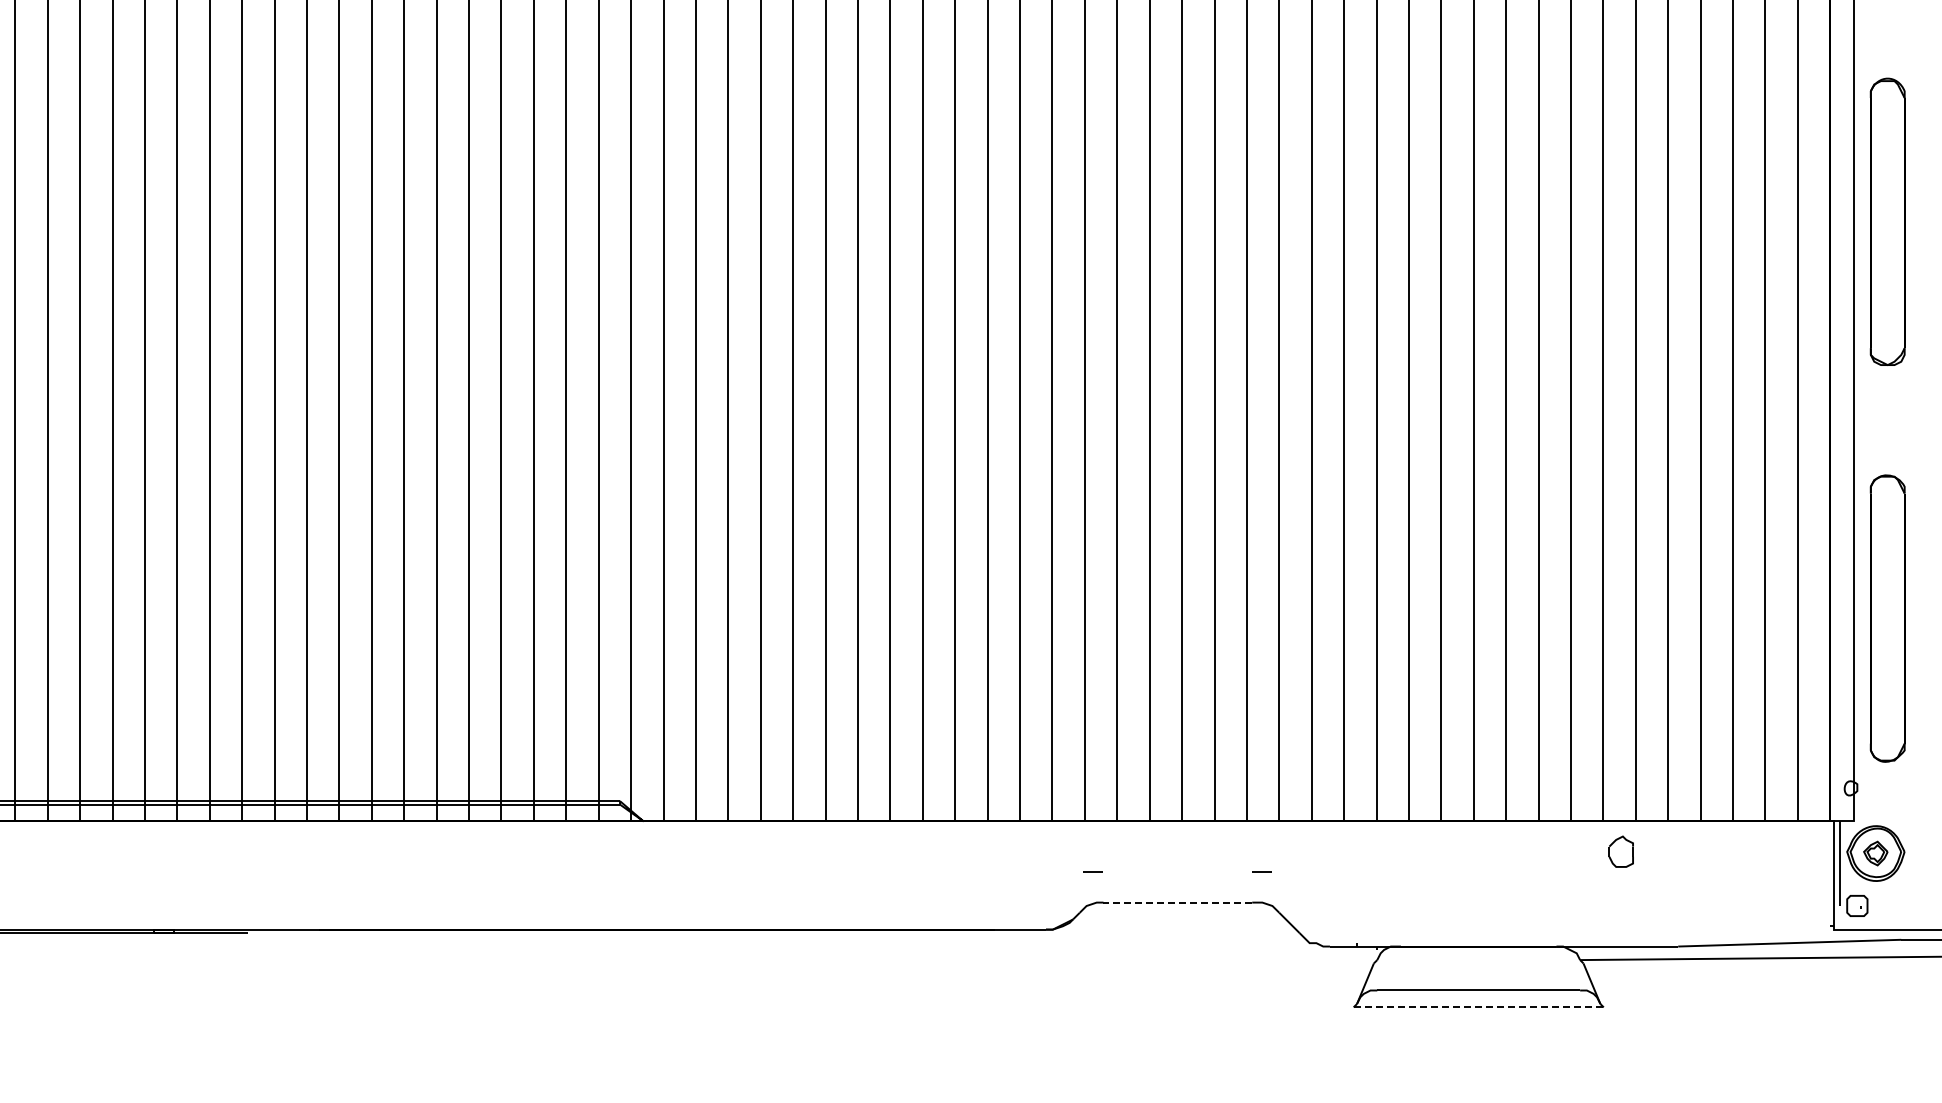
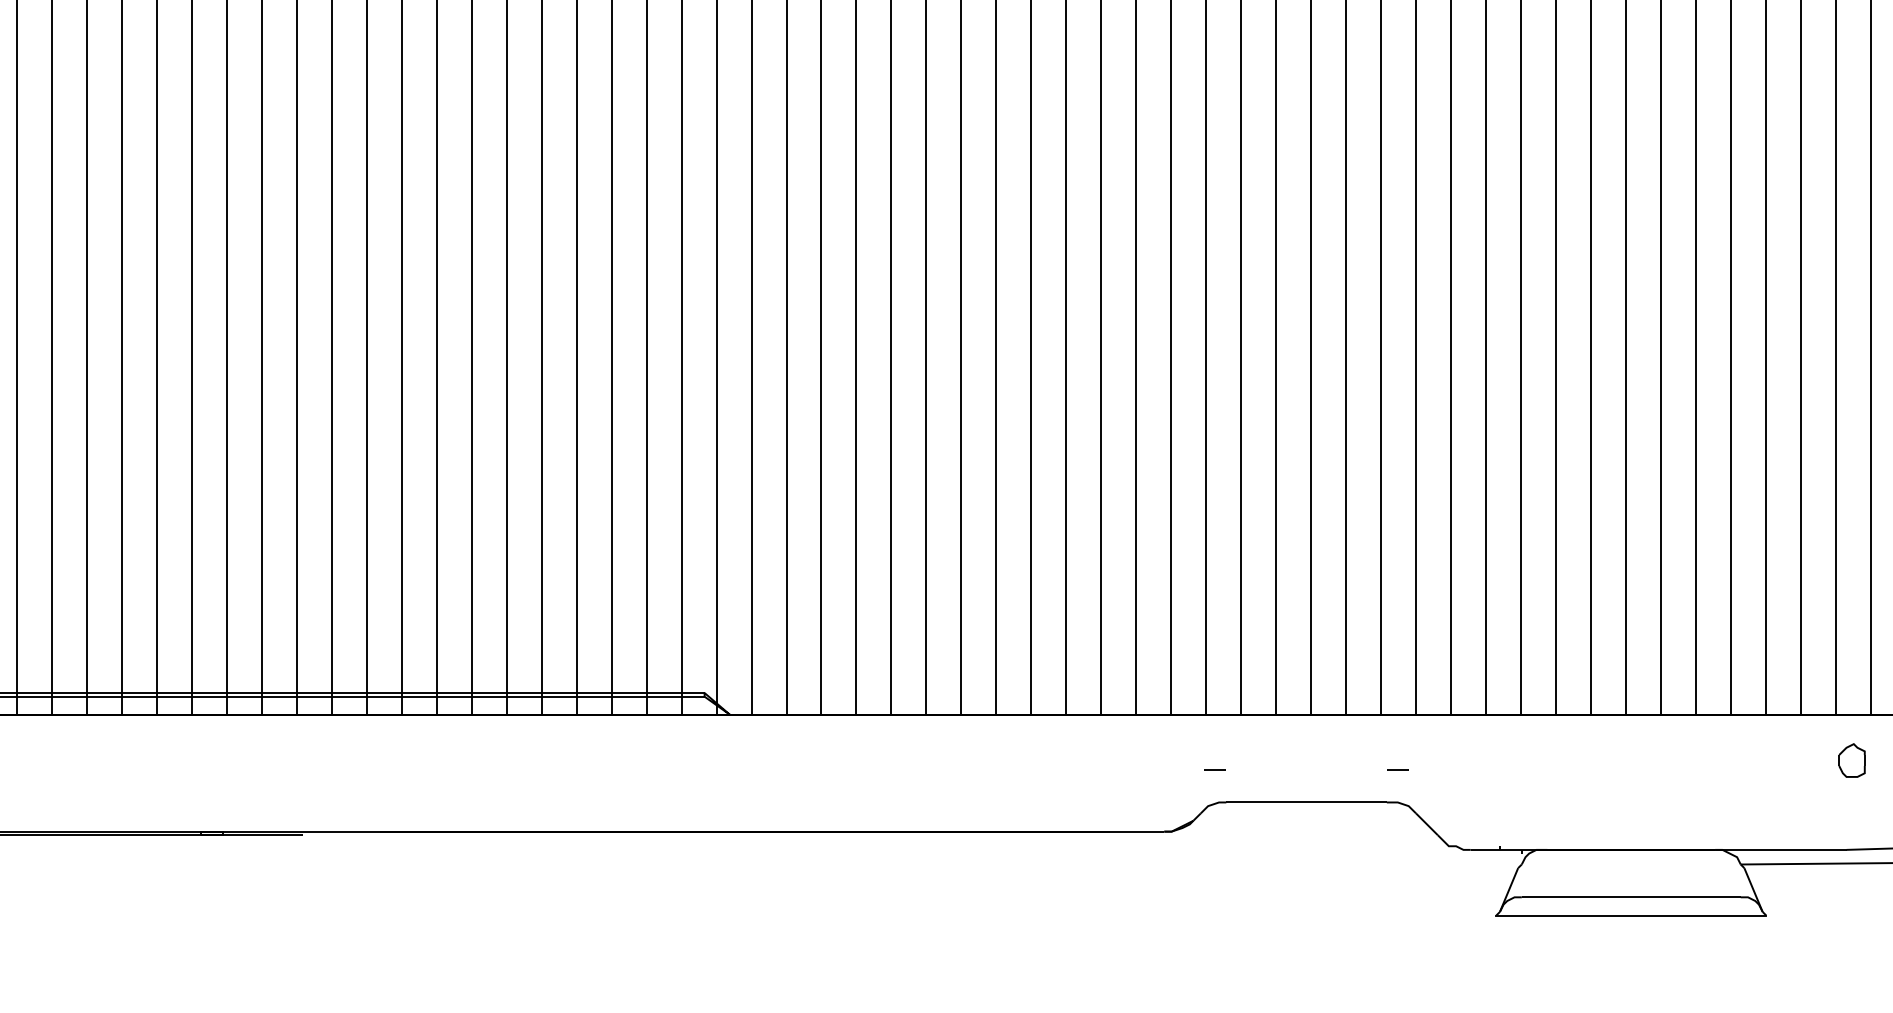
part: (1620, 851) -> (1851, 760), moved
line: (1177, 902) -> (1306, 802), dashed -> solid
line: (1479, 1007) -> (1632, 915), dashed -> solid

